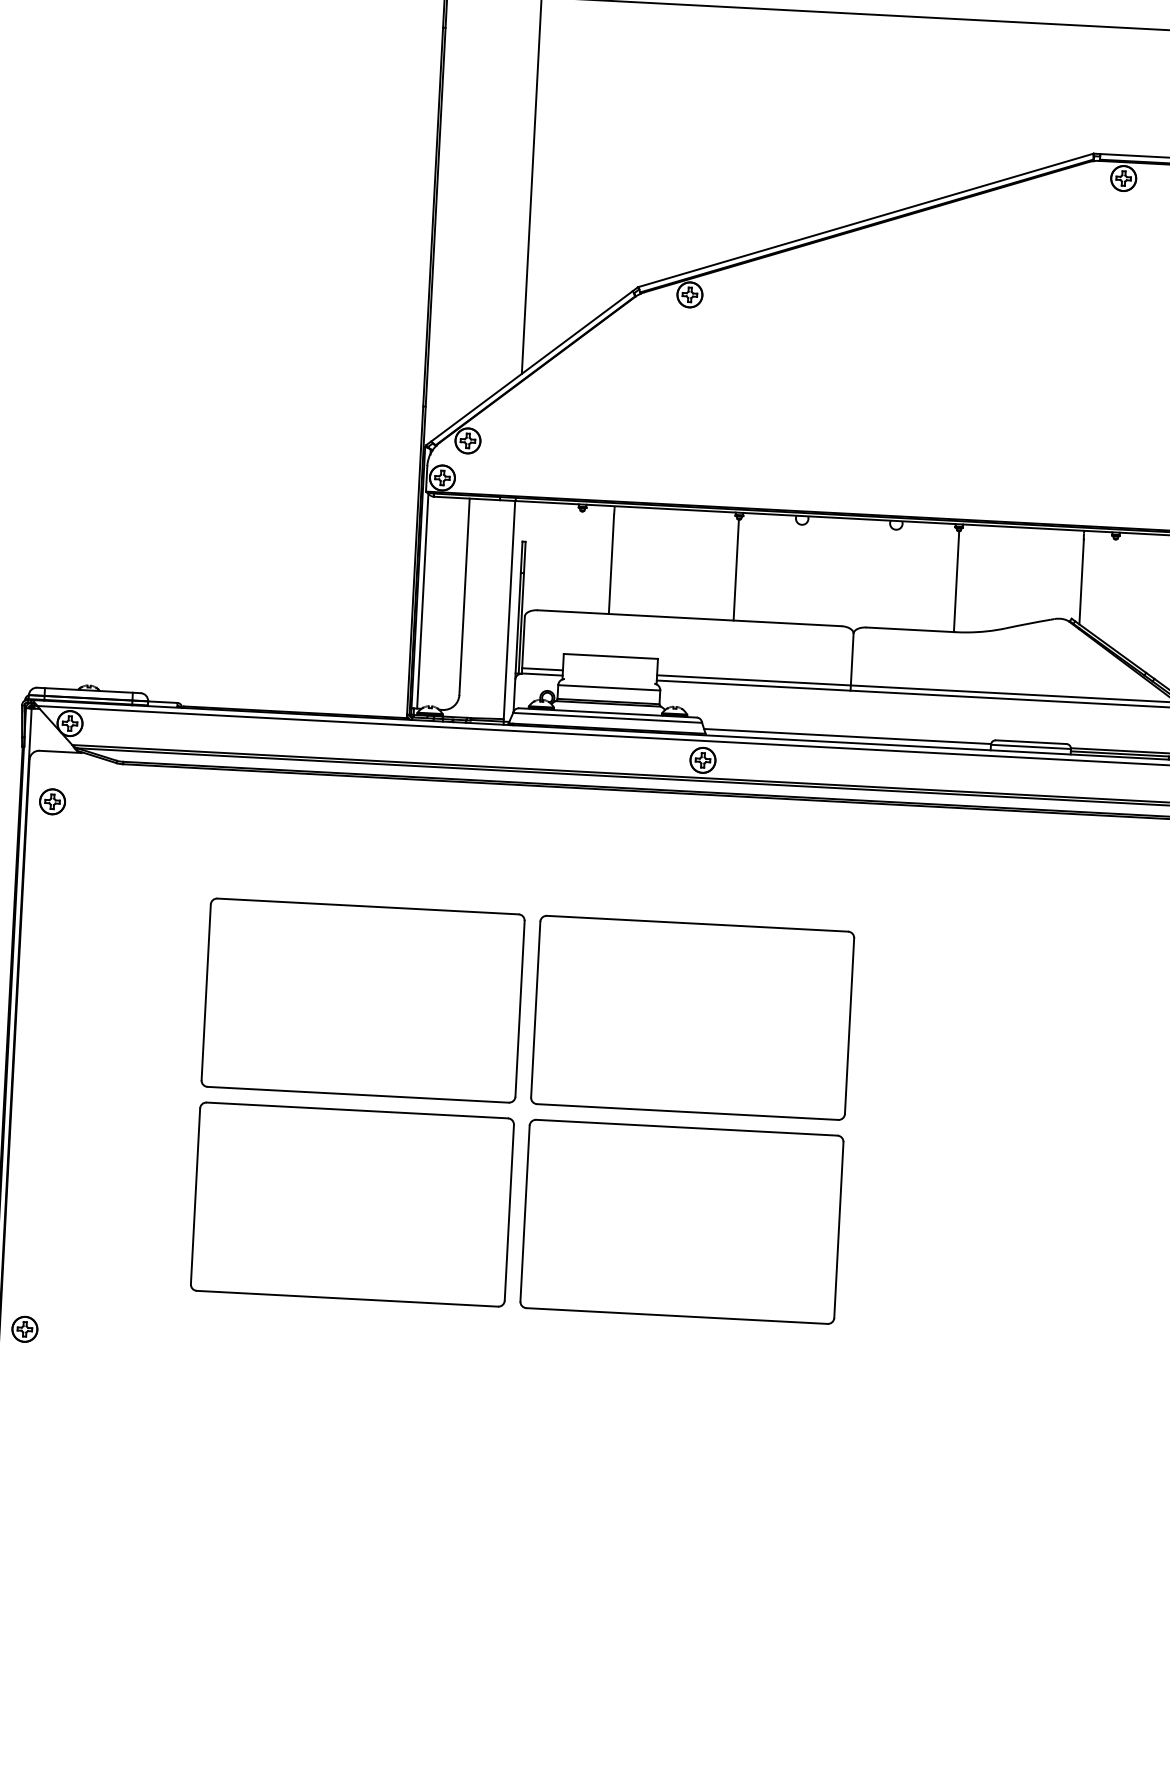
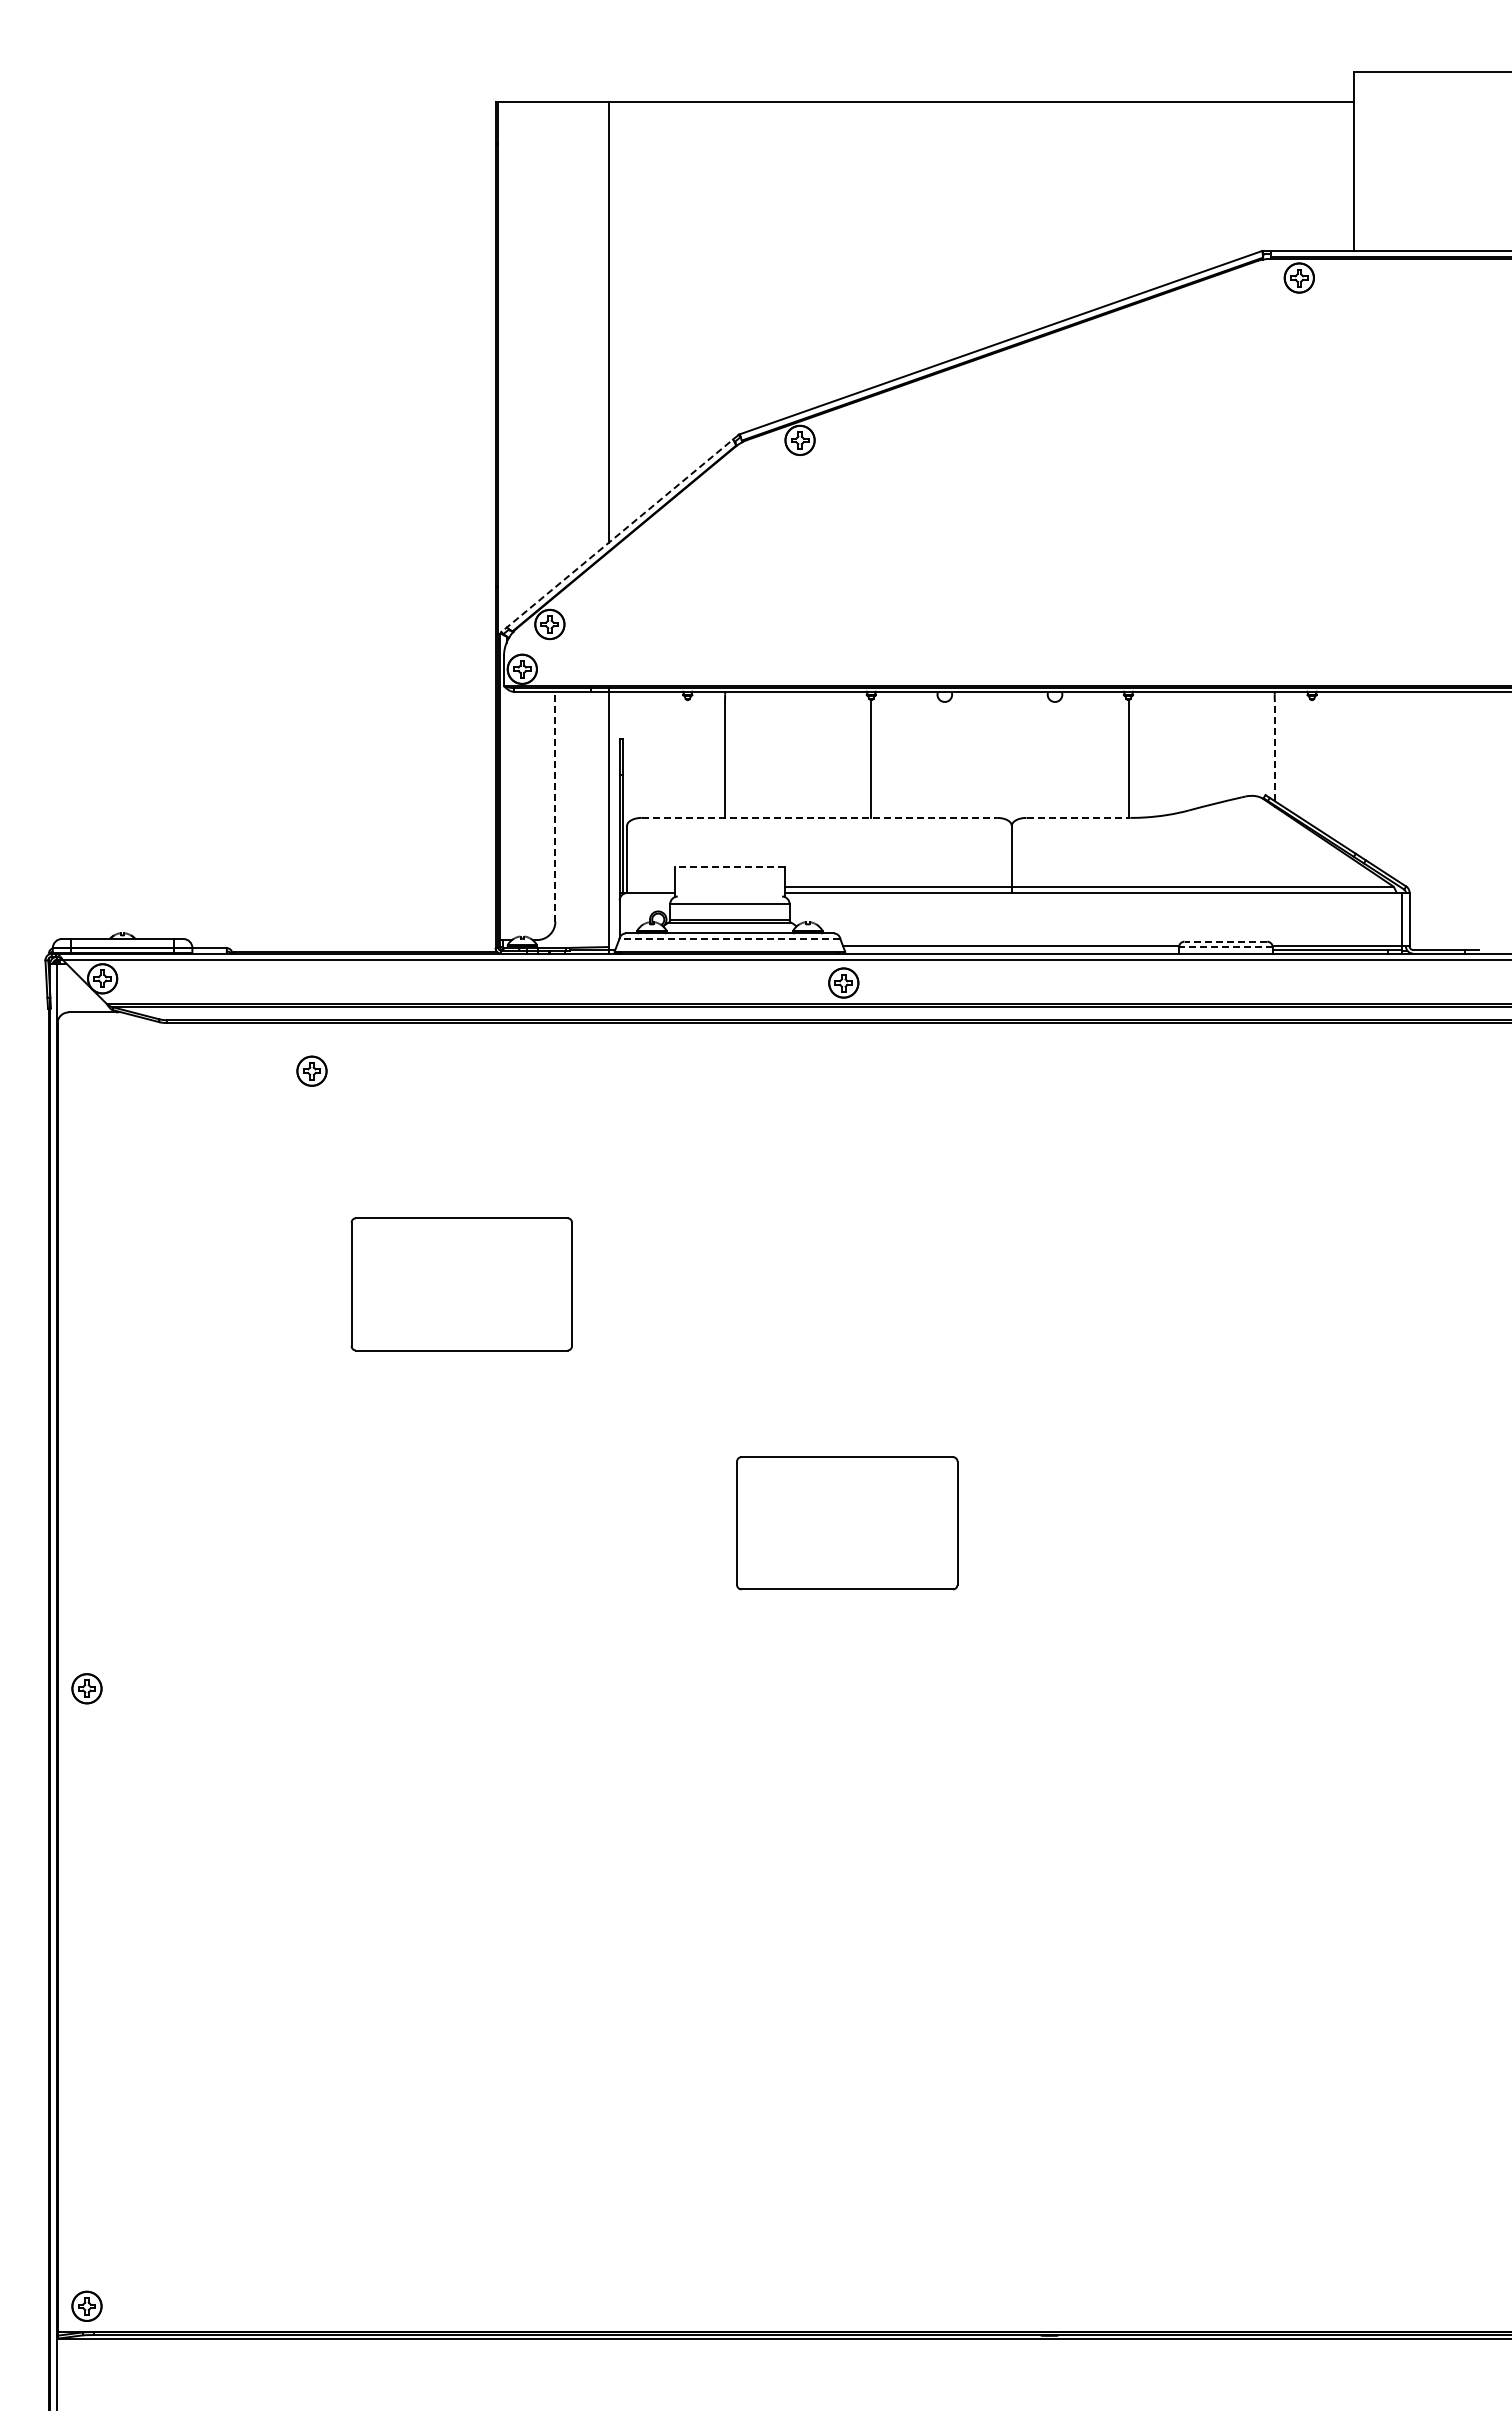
line: (531, 366) -> (619, 533), solid -> dashed
line: (1081, 581) -> (1274, 751), solid -> dashed
line: (464, 596) -> (555, 806), solid -> dashed
line: (422, 601) -> (506, 814), removed
line: (689, 617) -> (819, 817), solid -> dashed
line: (910, 629) -> (1078, 817), solid -> dashed
line: (610, 656) -> (729, 867), solid -> dashed
line: (542, 669) -> (650, 886), removed
line: (607, 718) -> (729, 939), solid -> dashed
line: (1030, 741) -> (1225, 941), solid -> dashed
line: (1030, 747) -> (1225, 947), solid -> dashed
part: (52, 801) -> (311, 1070), moved
part: (362, 1000) -> (461, 1284), size x0.6
part: (692, 1018) -> (847, 1284), removed
part: (352, 1204) -> (461, 1523), removed
part: (681, 1222) -> (846, 1523), size x0.6

